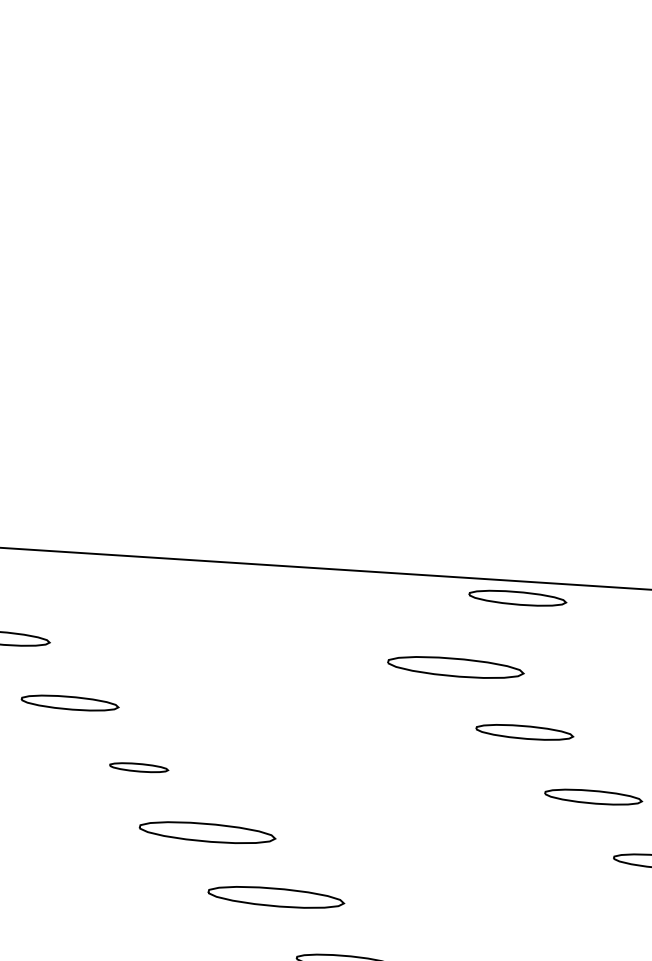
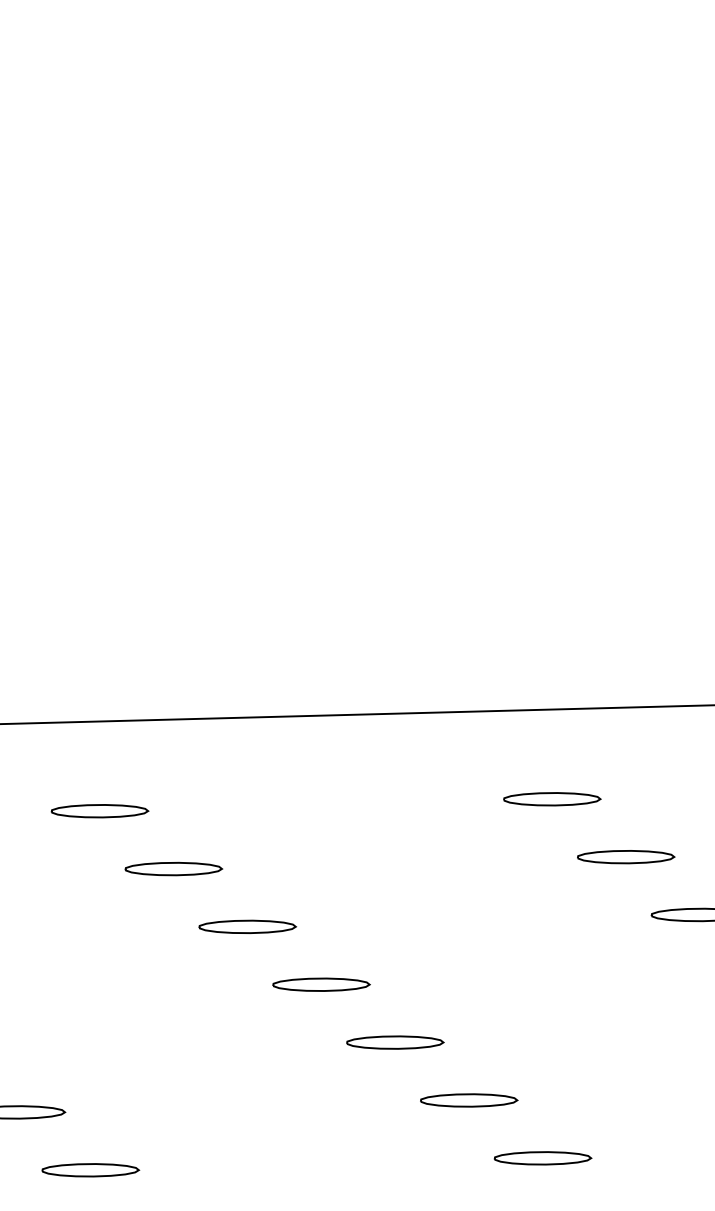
part: (518, 598) -> (607, 725), removed
part: (456, 667) -> (552, 799), size x0.71
part: (138, 767) -> (247, 926), size x1.67
part: (207, 832) -> (321, 984), size x0.71
part: (276, 897) -> (395, 1042), size x0.71

